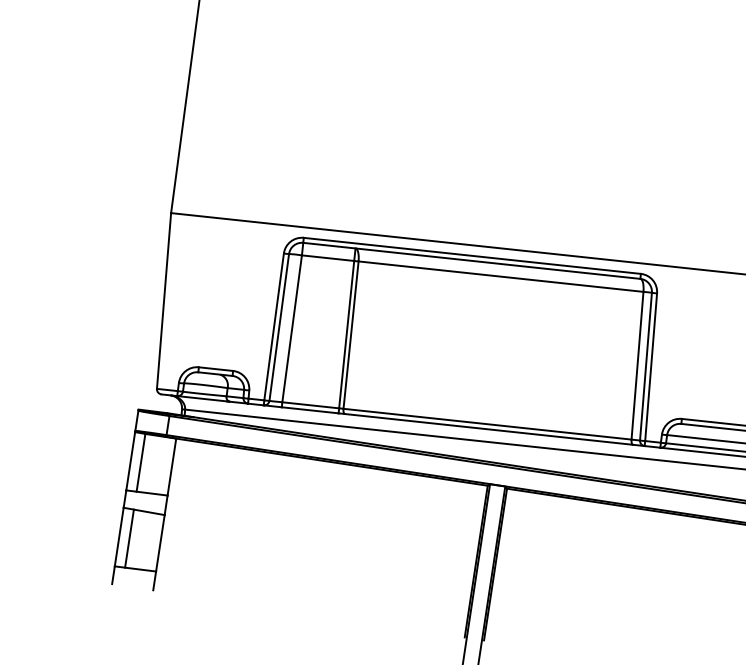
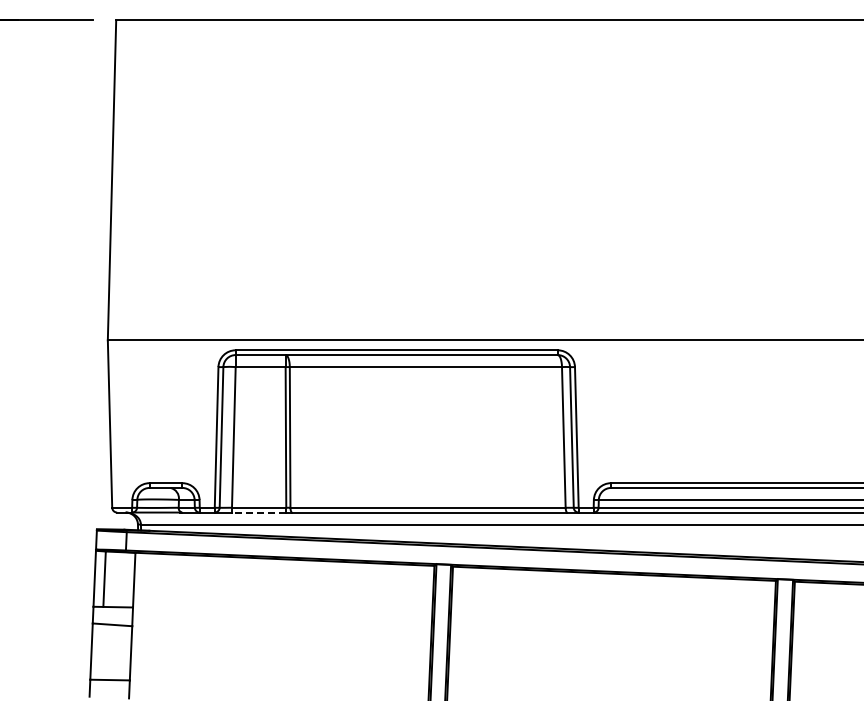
line: (309, 410) -> (258, 512), solid -> dashed
line: (129, 538) -> (101, 651), removed

